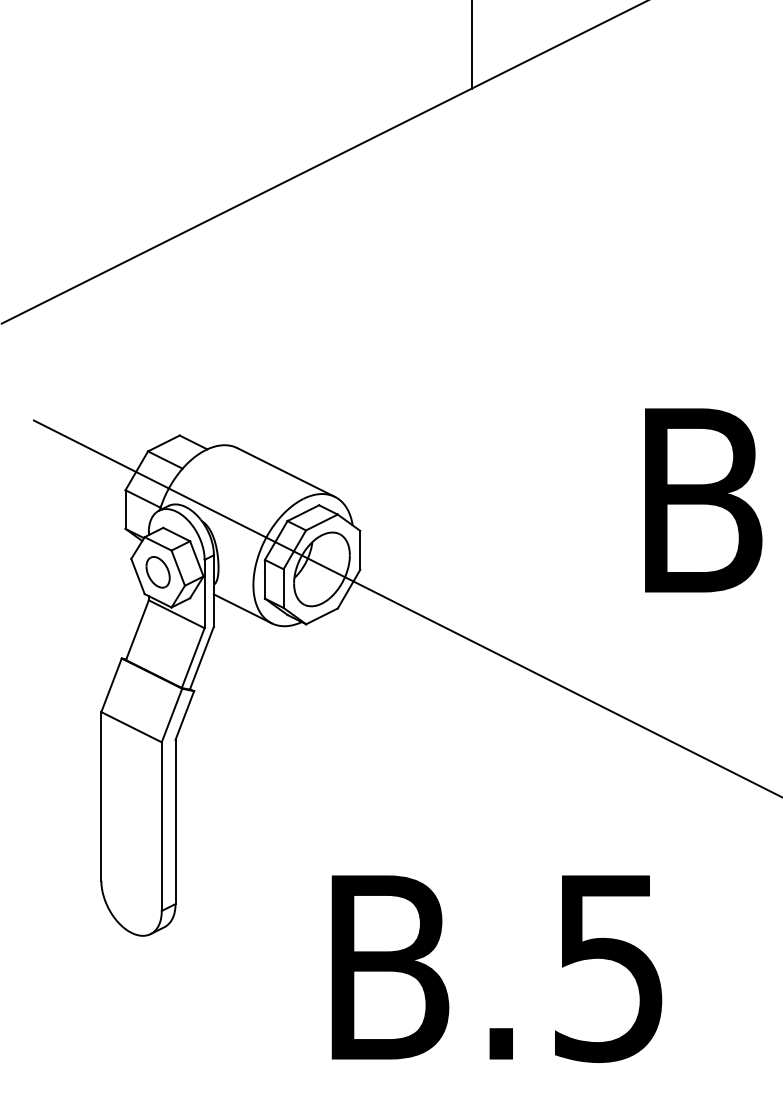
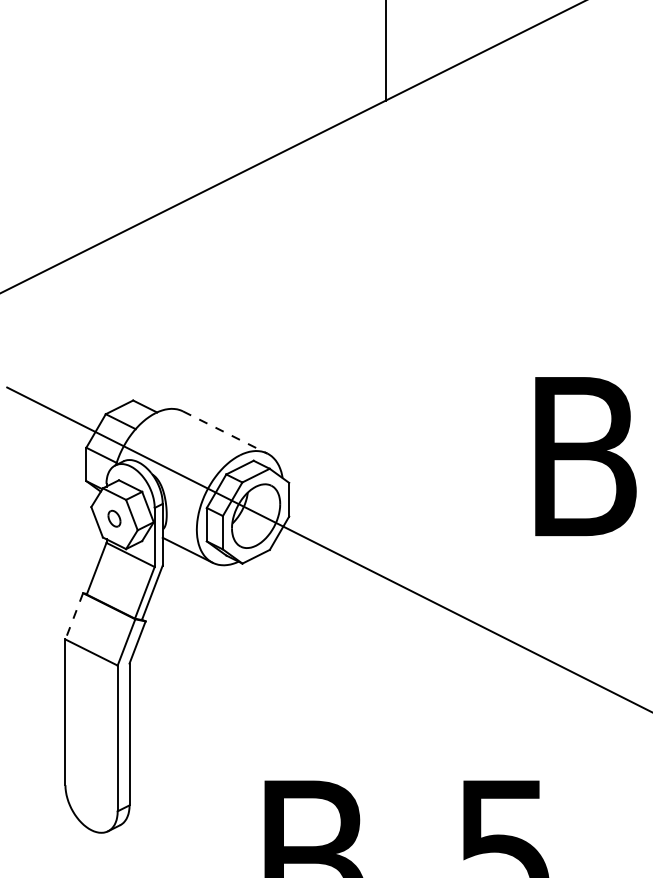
line: (286, 472) -> (225, 432), solid -> dashed
part: (157, 572) -> (113, 518), size x0.6
line: (111, 685) -> (74, 616), solid -> dashed

